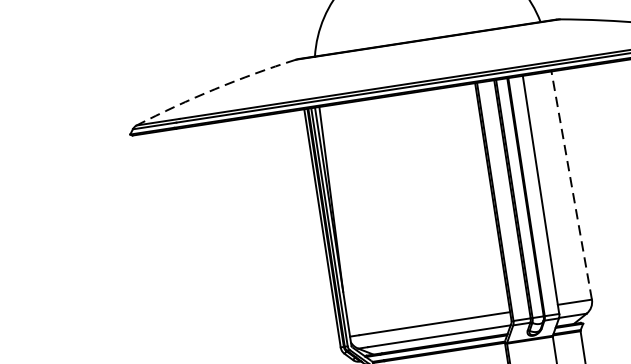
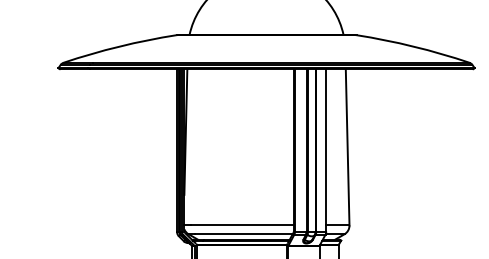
arc: (214, 89) -> (119, 46), dashed -> solid
line: (571, 184) -> (347, 146), dashed -> solid

